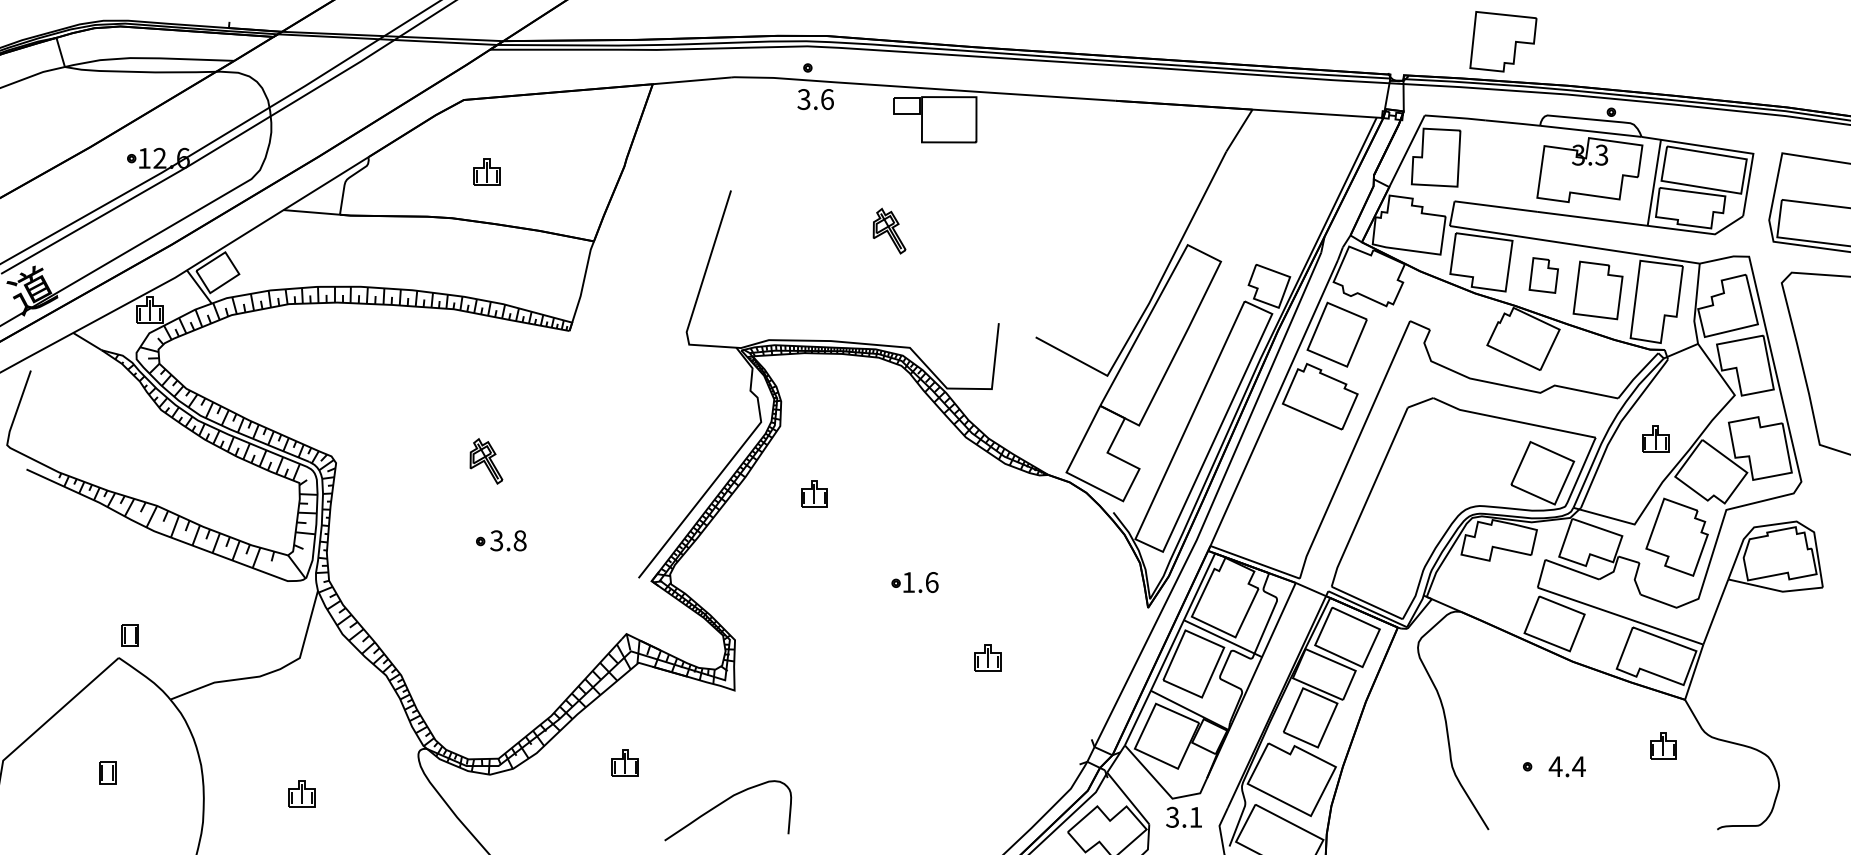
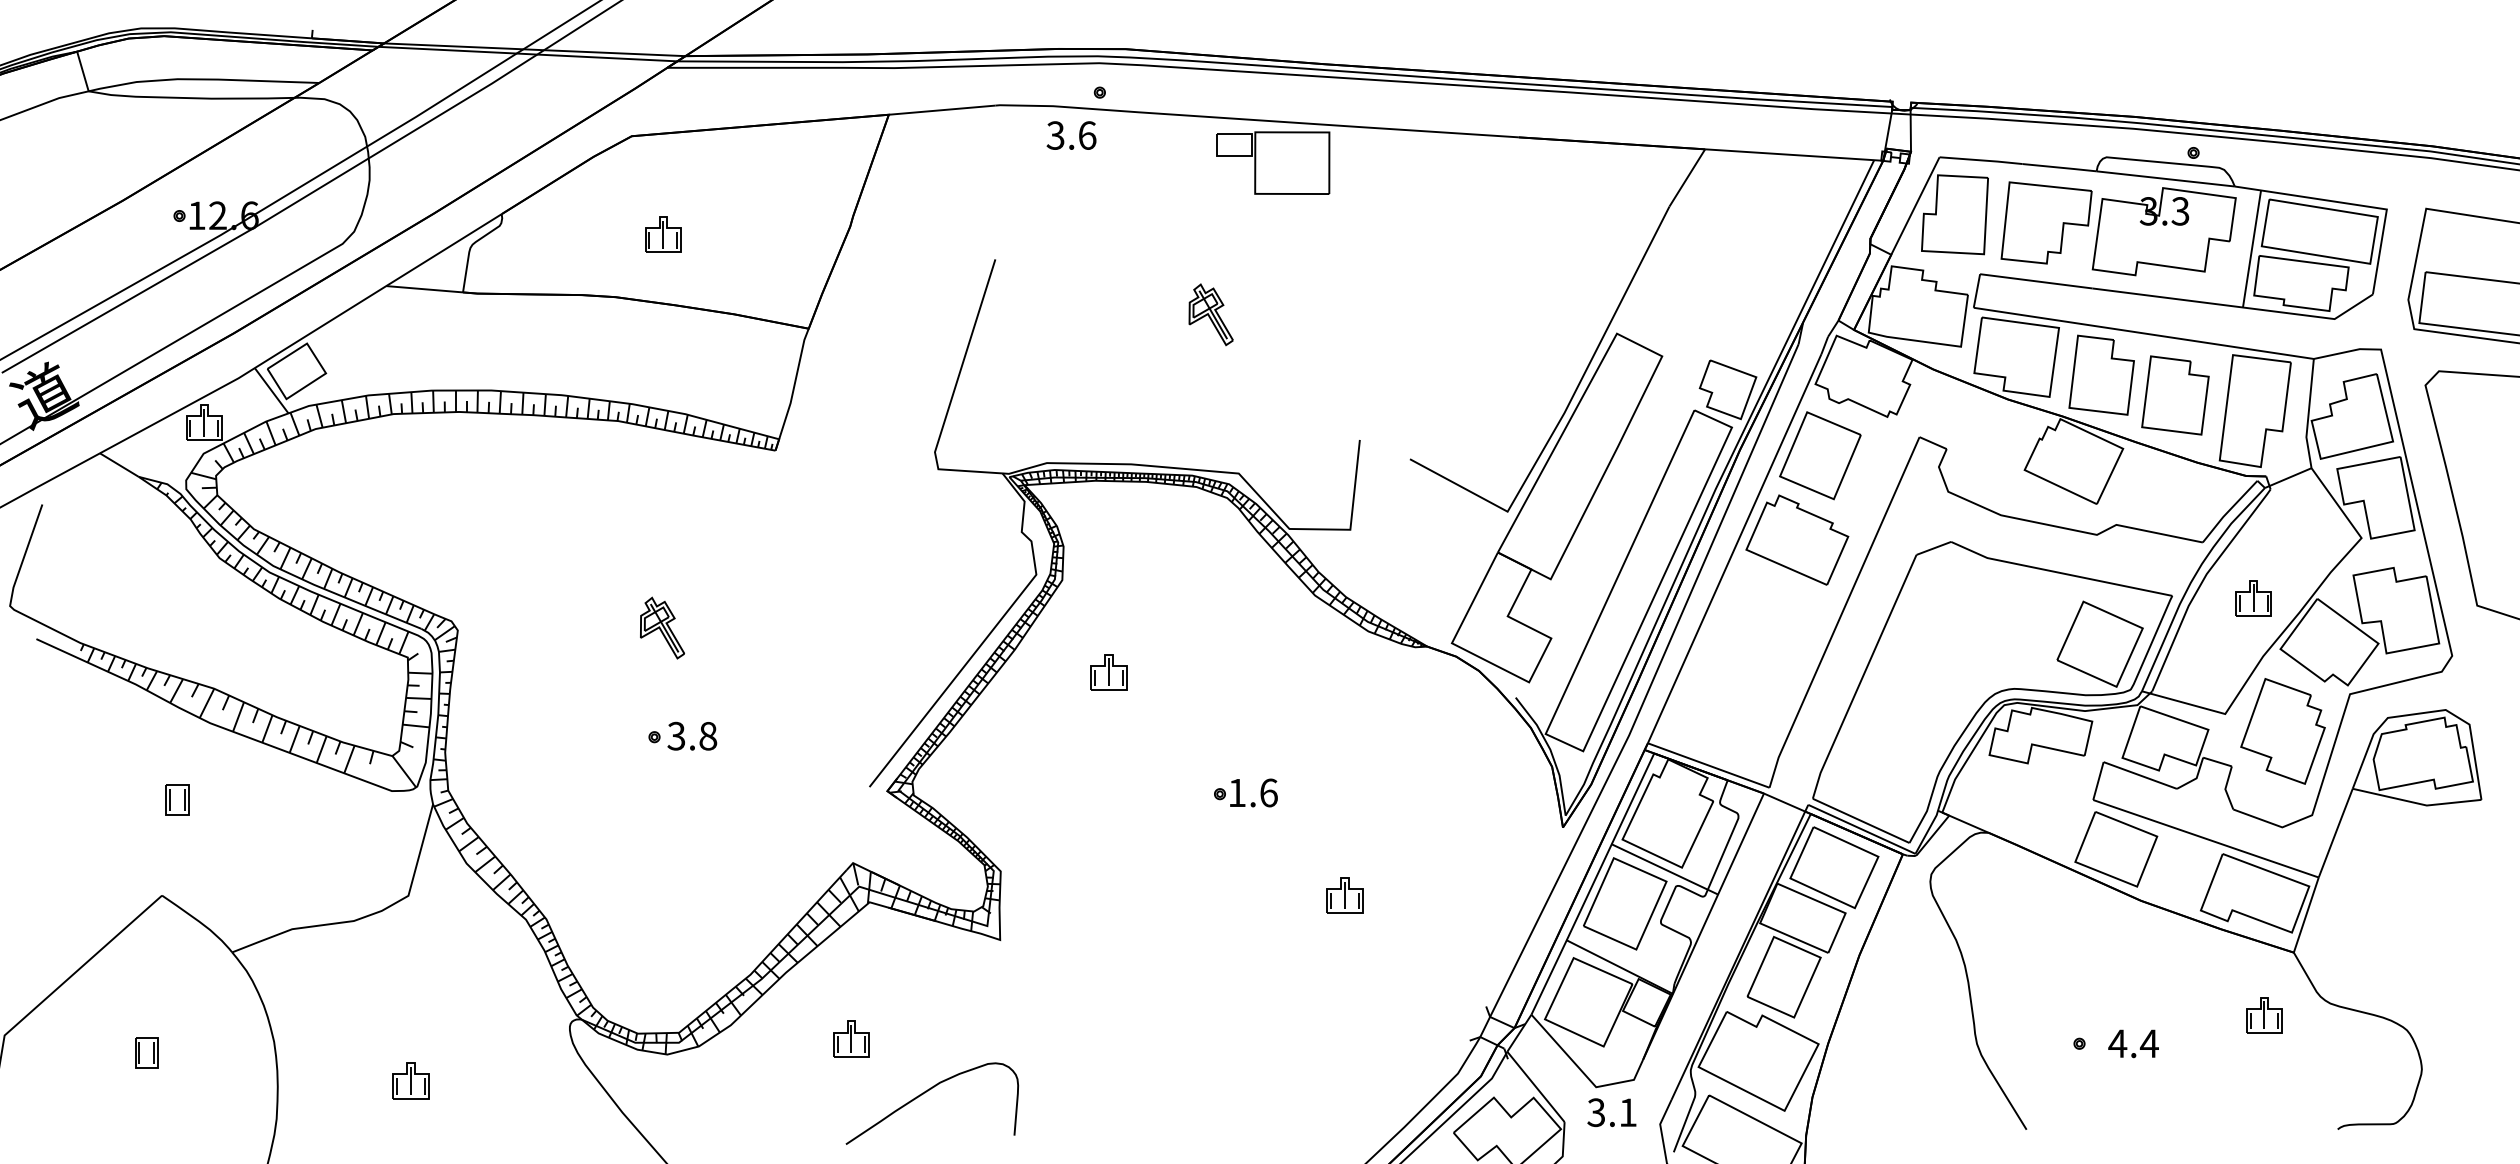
part: (1503, 41) -> (2046, 222), moved
text: (815, 99) -> (1071, 135), moved
part: (1543, 275) -> (2101, 374), size x1.67
part: (130, 635) -> (177, 799), moved
curve: (723, 803) -> (925, 1093), moved

